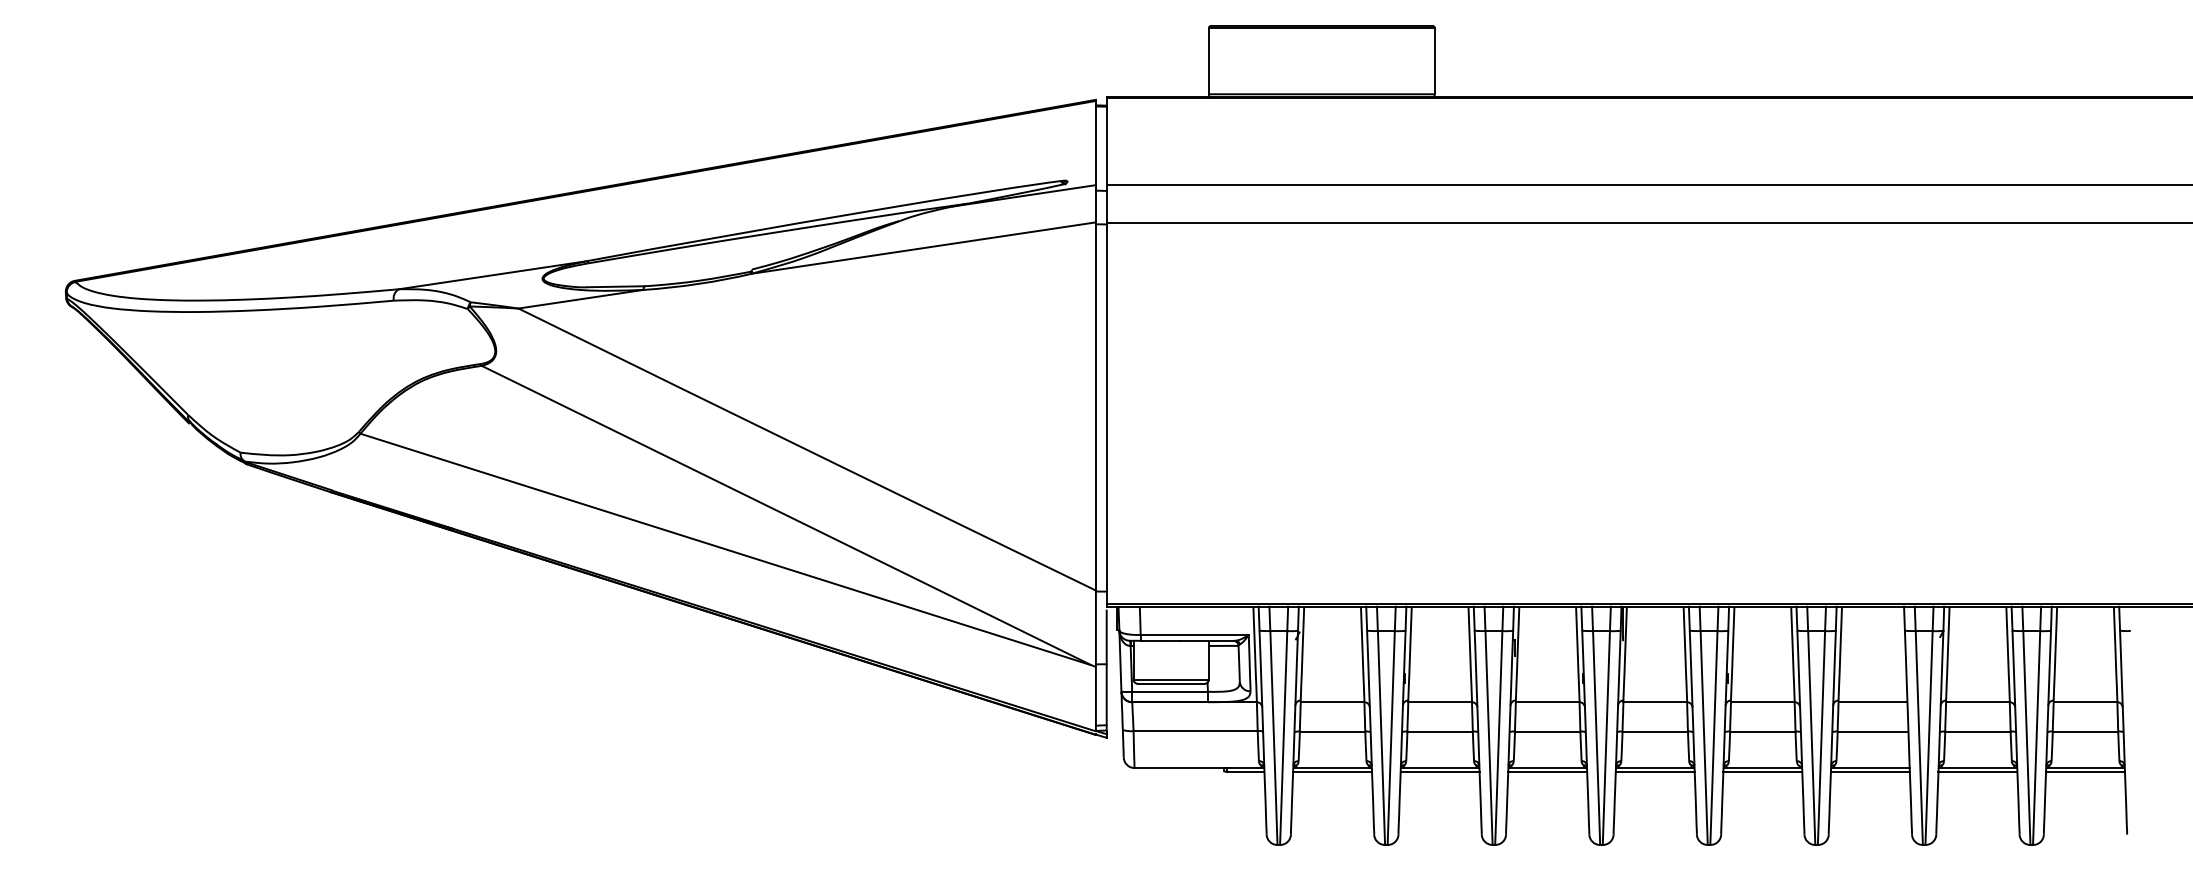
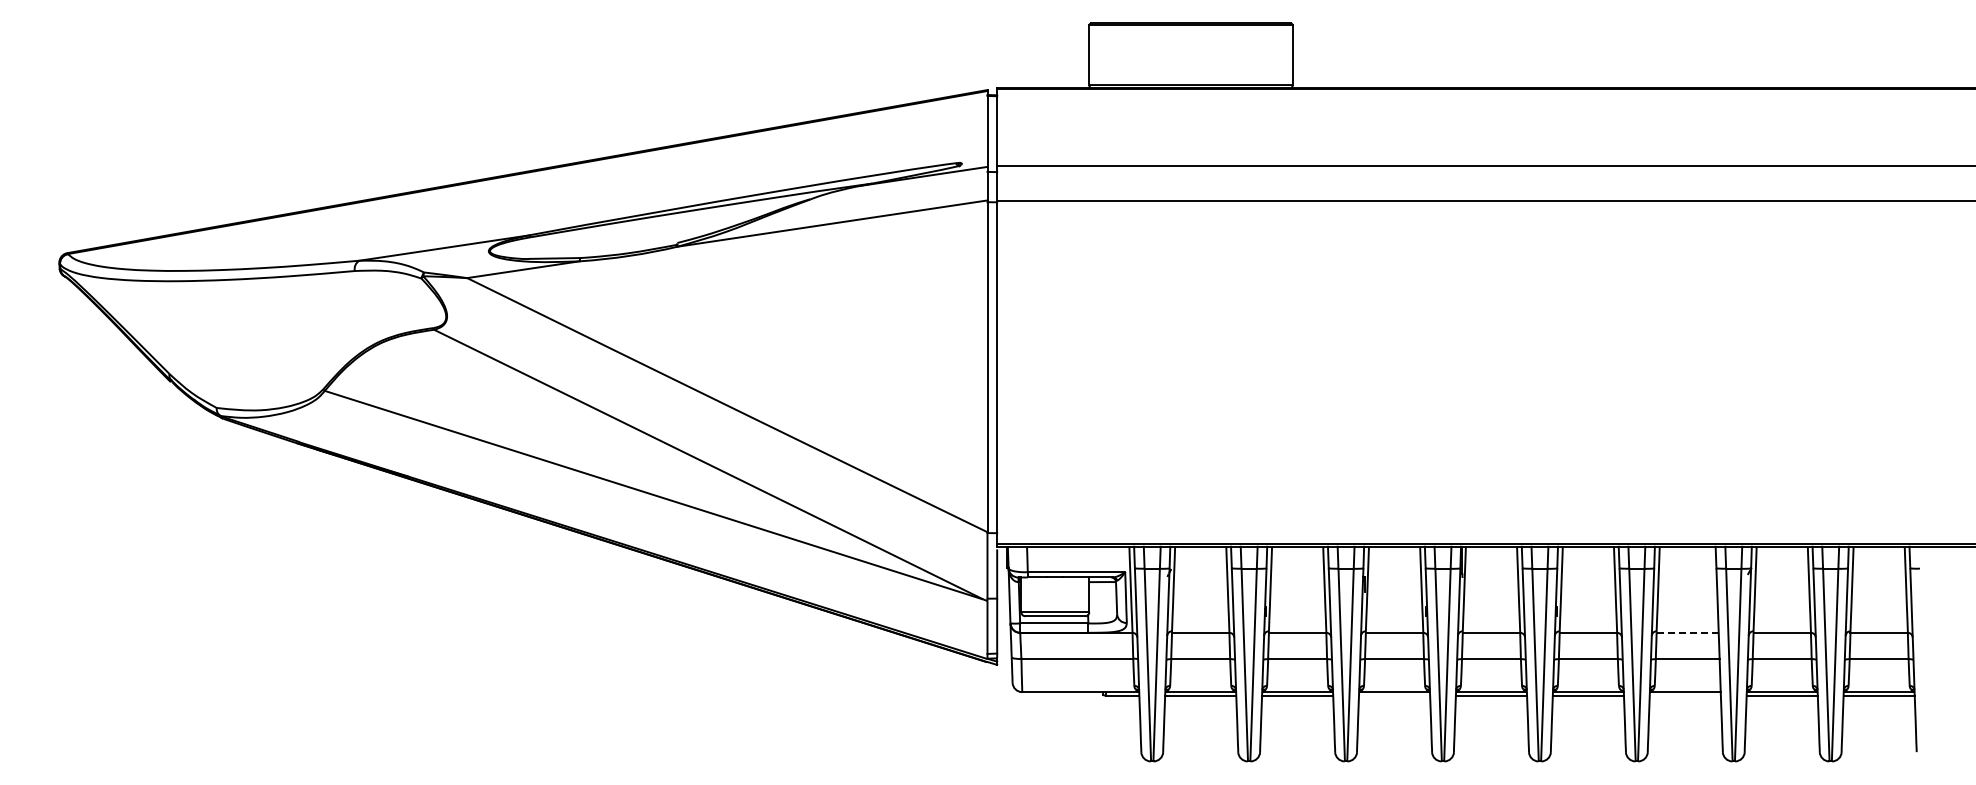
line: (1873, 701) -> (1688, 632), solid -> dashed
line: (1547, 771) -> (1394, 695), removed
line: (1869, 771) -> (1684, 695), removed

